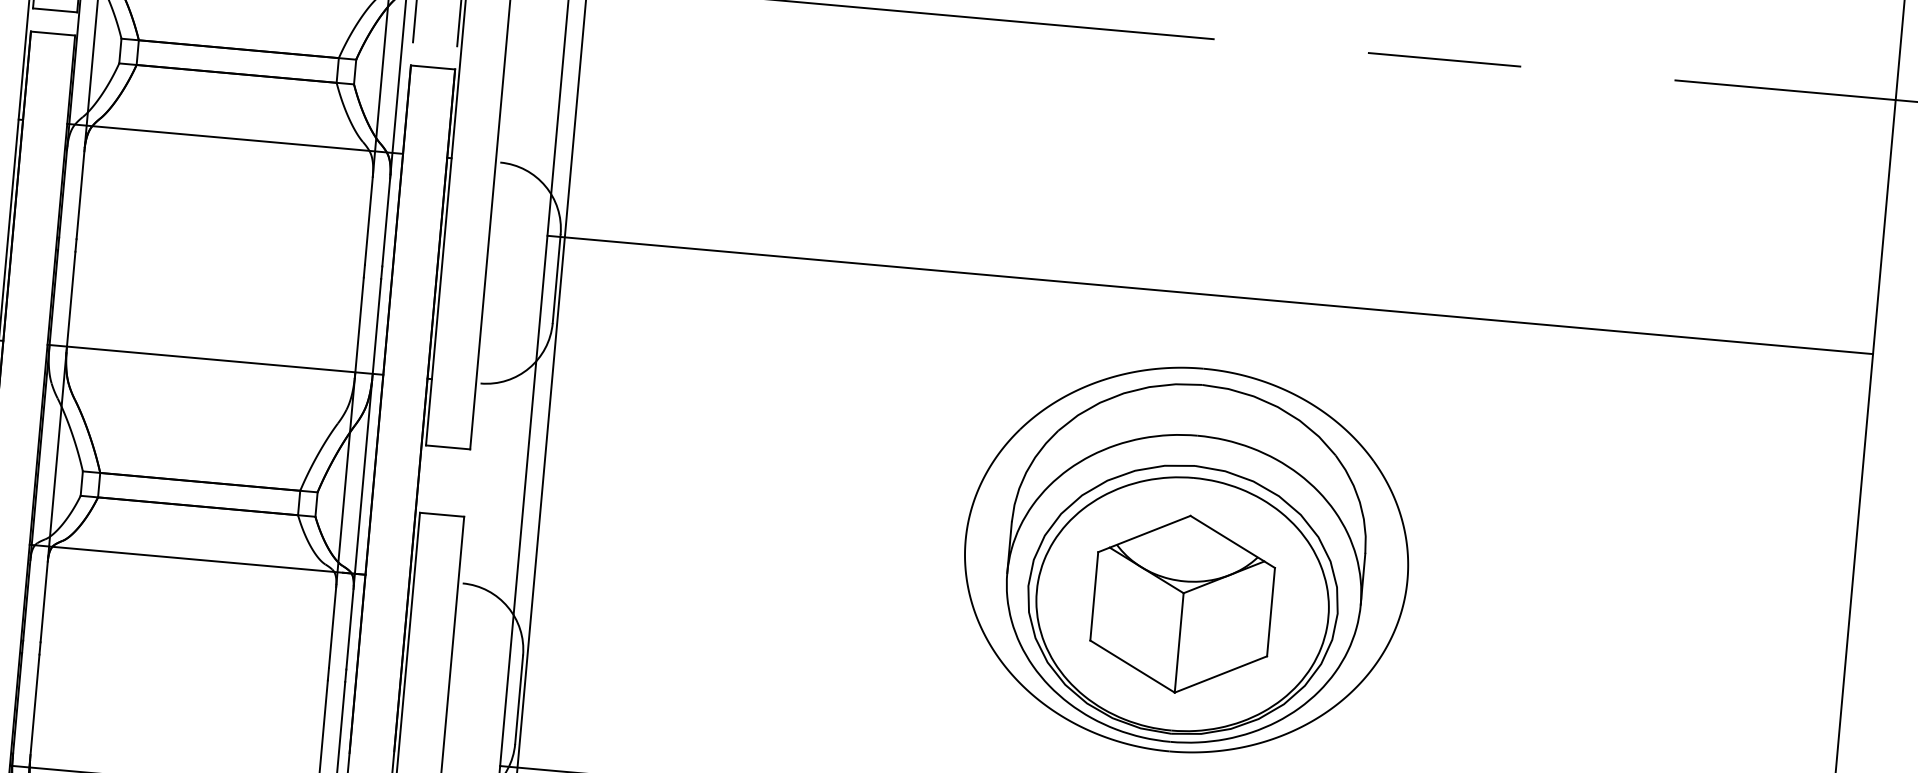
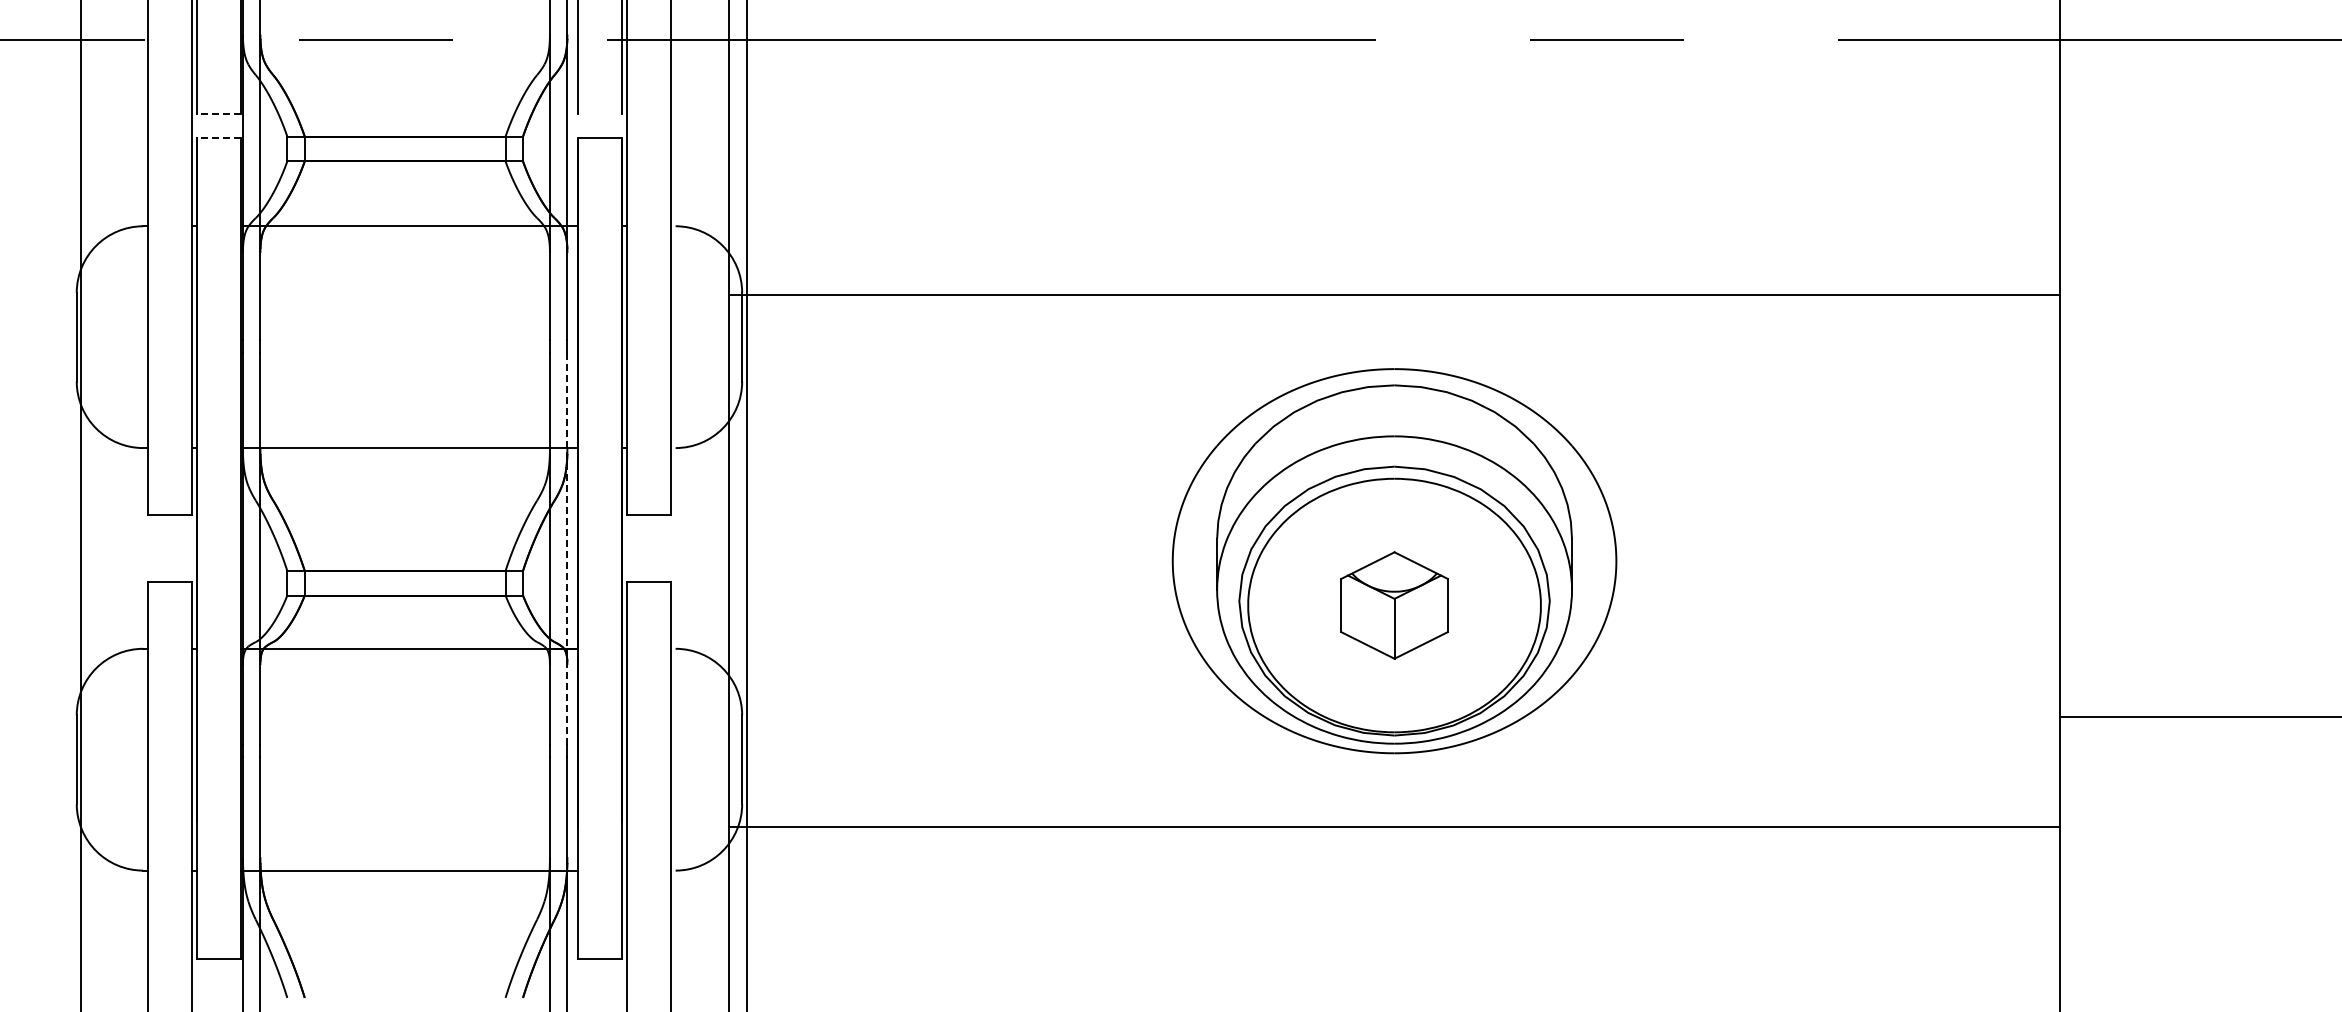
line: (54, 10) -> (218, 114), solid -> dashed
line: (52, 33) -> (218, 137), solid -> dashed
line: (363, 473) -> (567, 548), solid -> dashed
part: (1182, 604) -> (1394, 605), size x0.6

